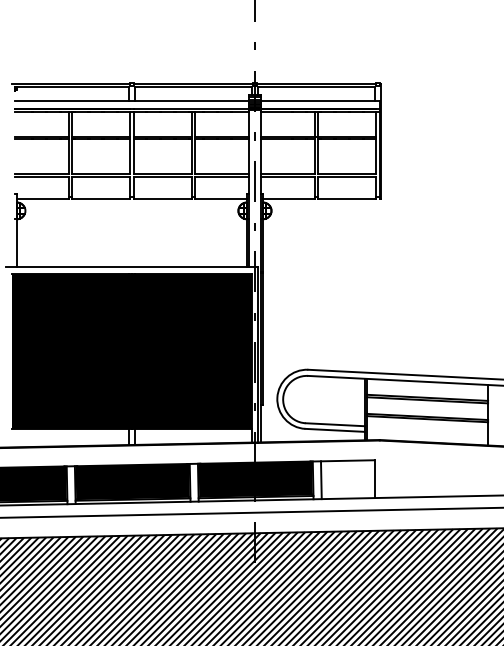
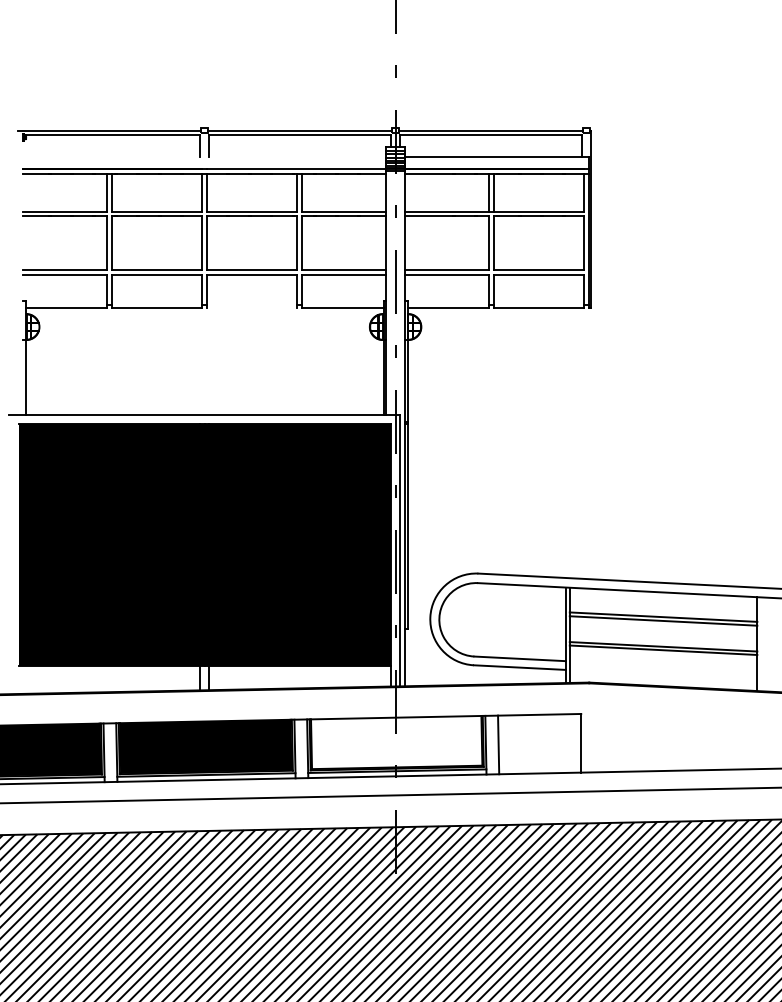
line: (131, 101) -> (204, 157), removed
line: (162, 198) -> (252, 307), removed
fill: (255, 478) -> (396, 742), removed

